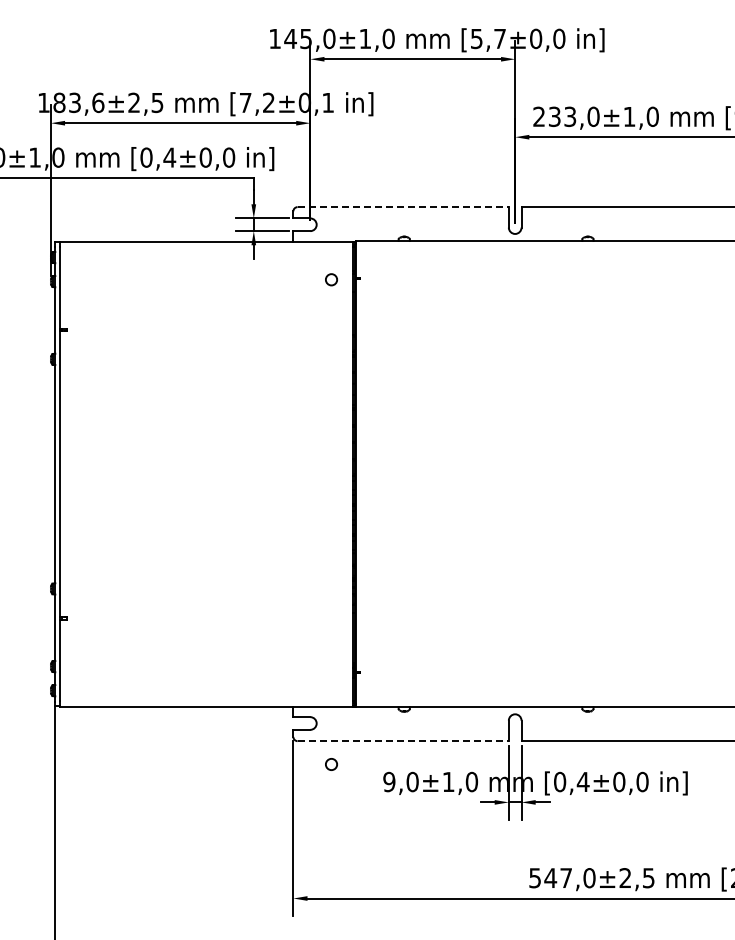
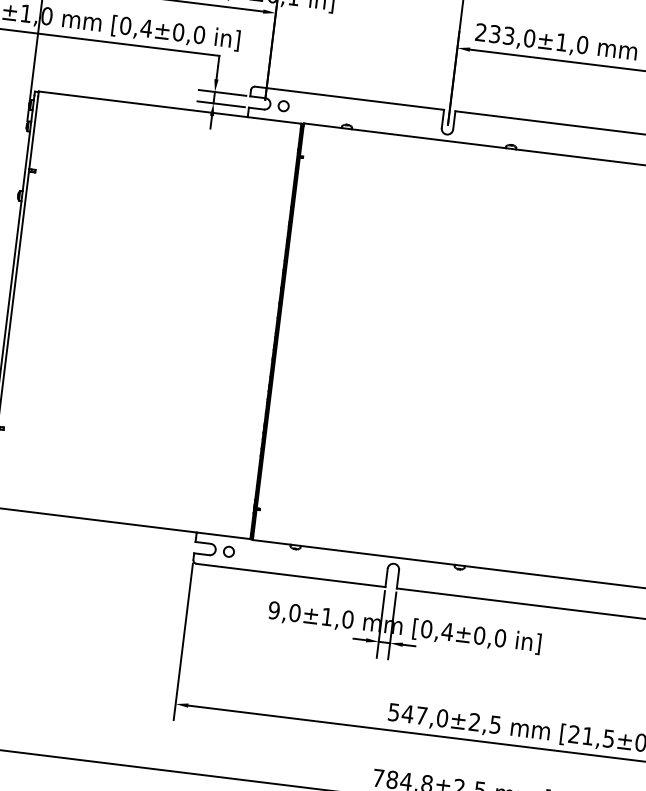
line: (403, 207) -> (349, 98), dashed -> solid
circle: (331, 279) -> (283, 105), moved
line: (403, 741) -> (291, 575), dashed -> solid
circle: (331, 764) -> (228, 551), moved

